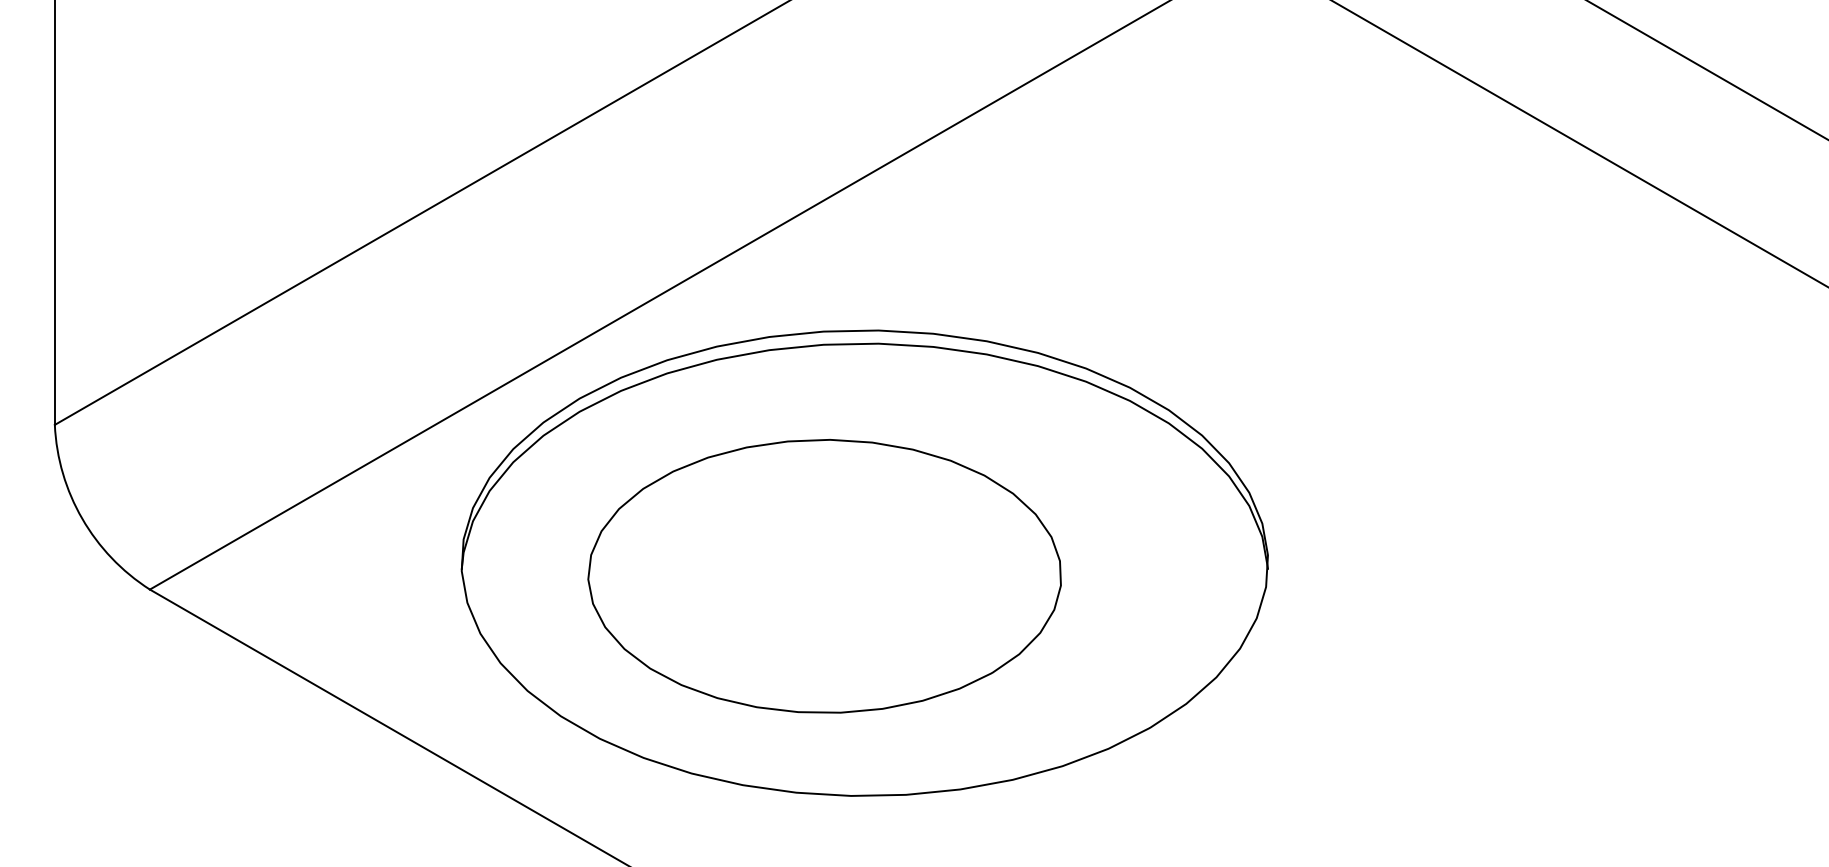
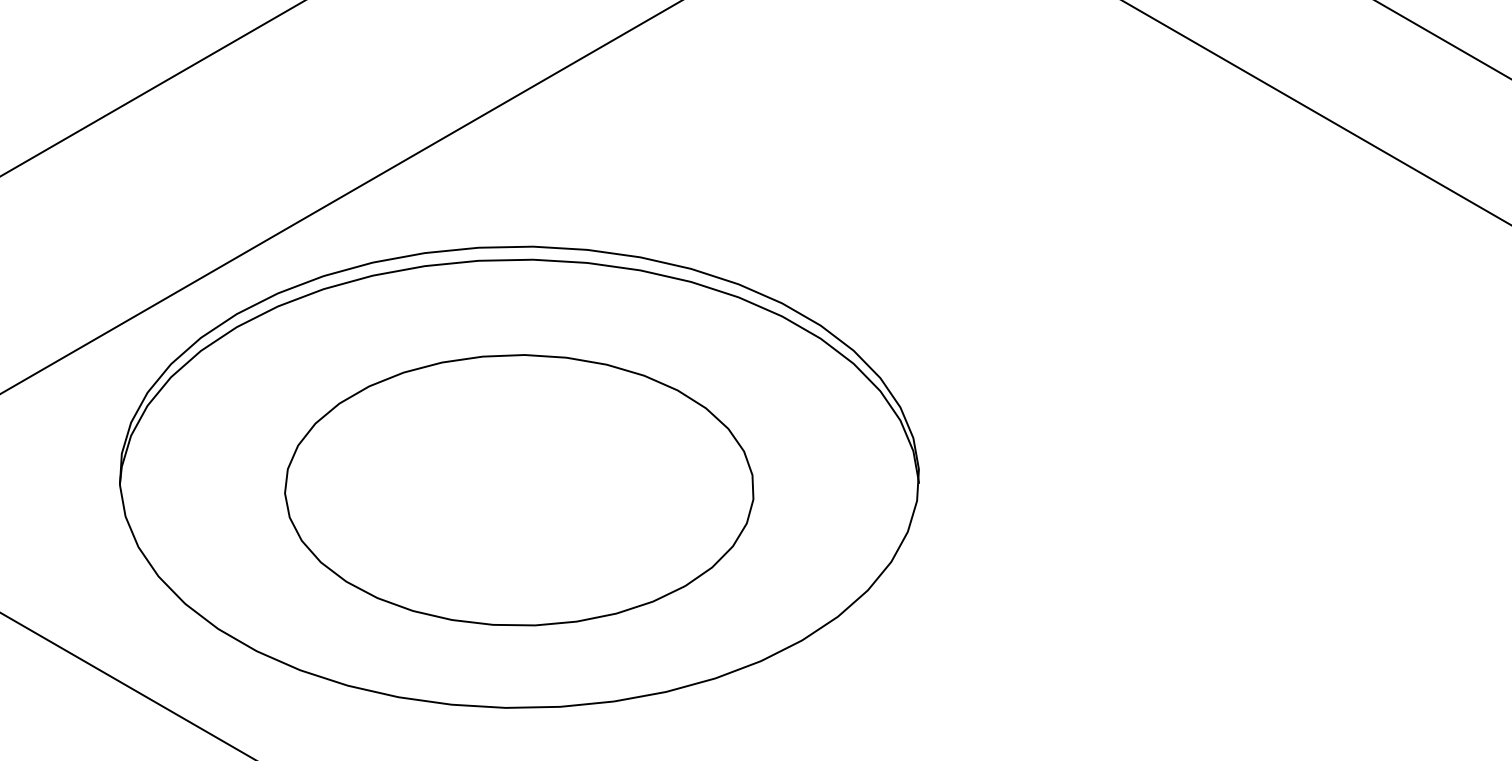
part: (824, 576) -> (519, 490), moved

